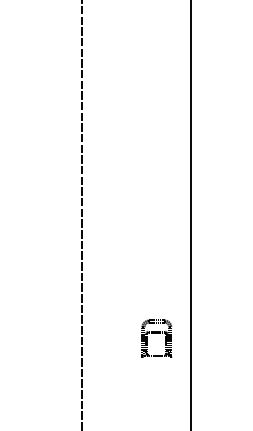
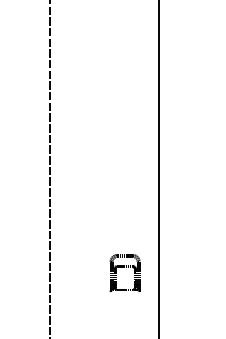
part: (156, 338) -> (124, 272), moved

